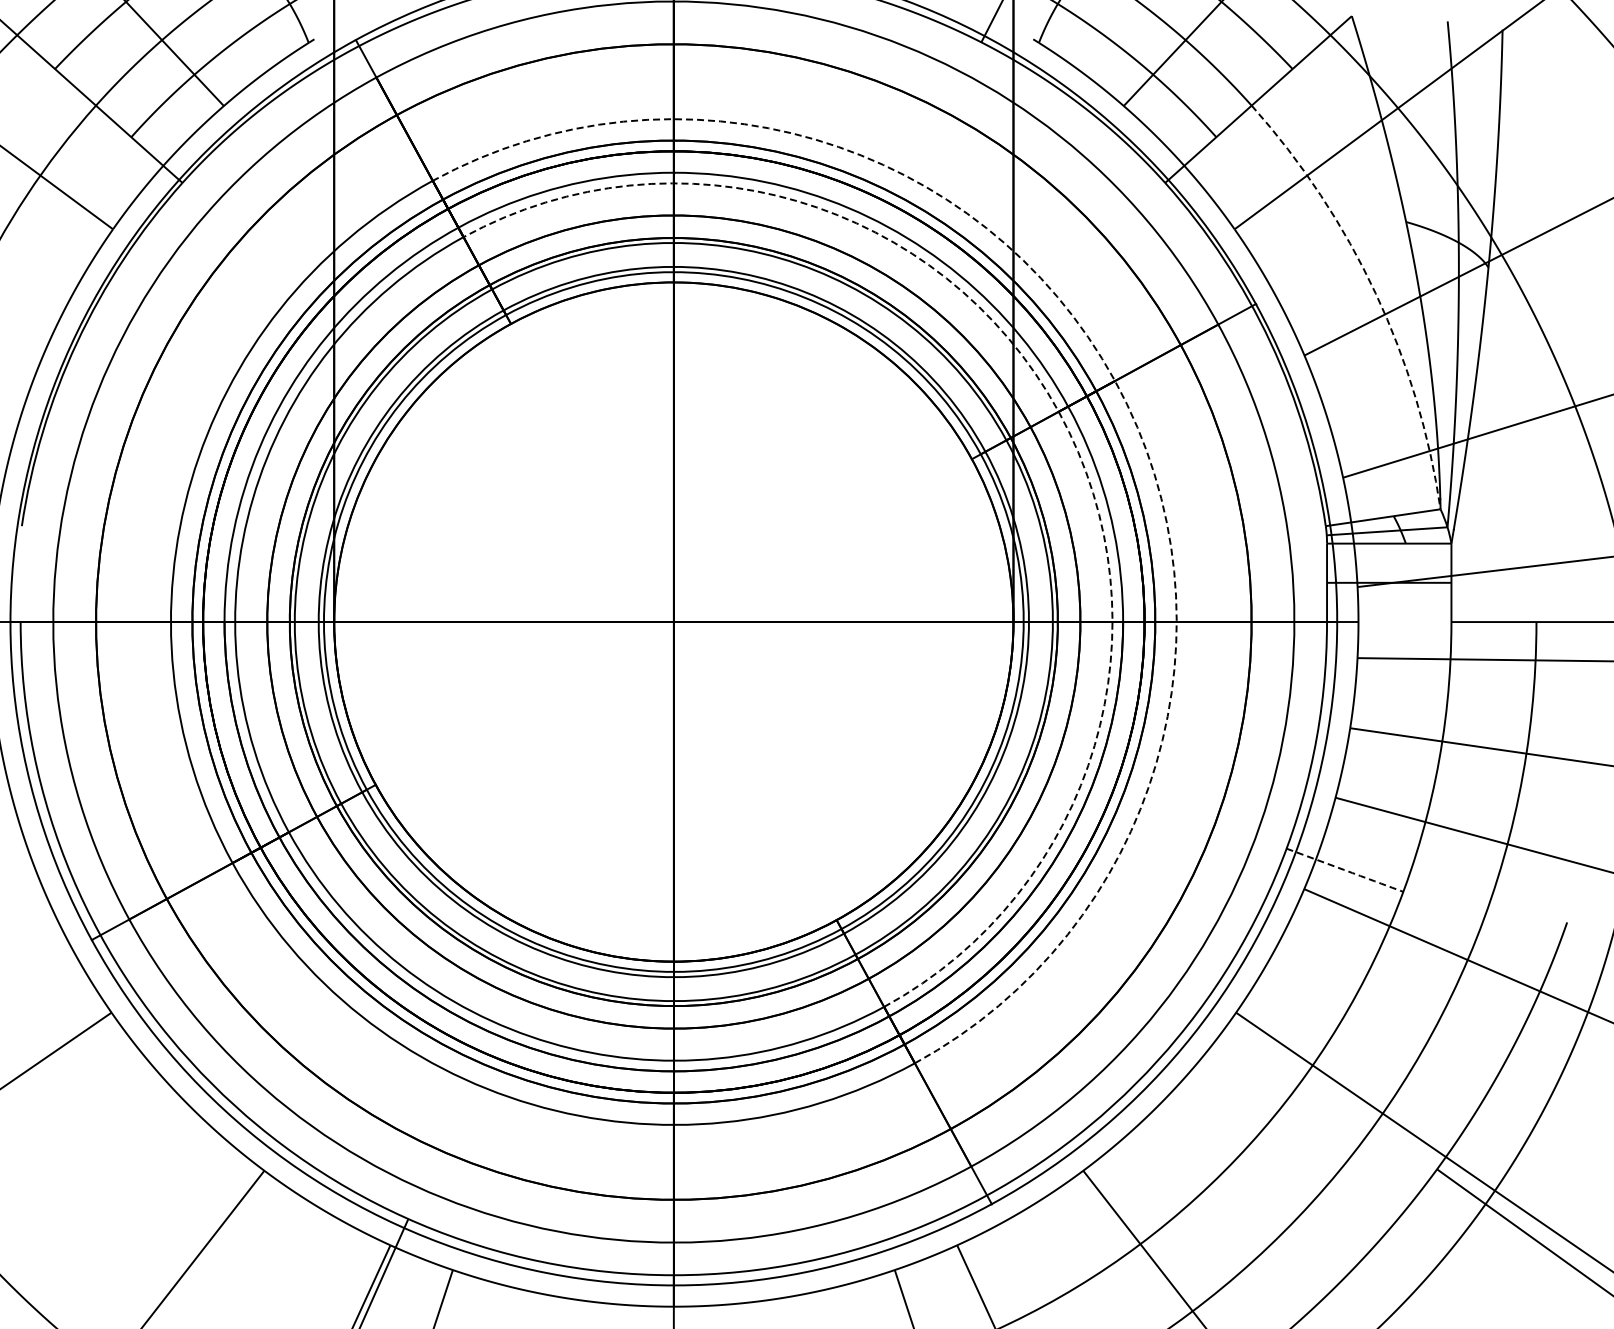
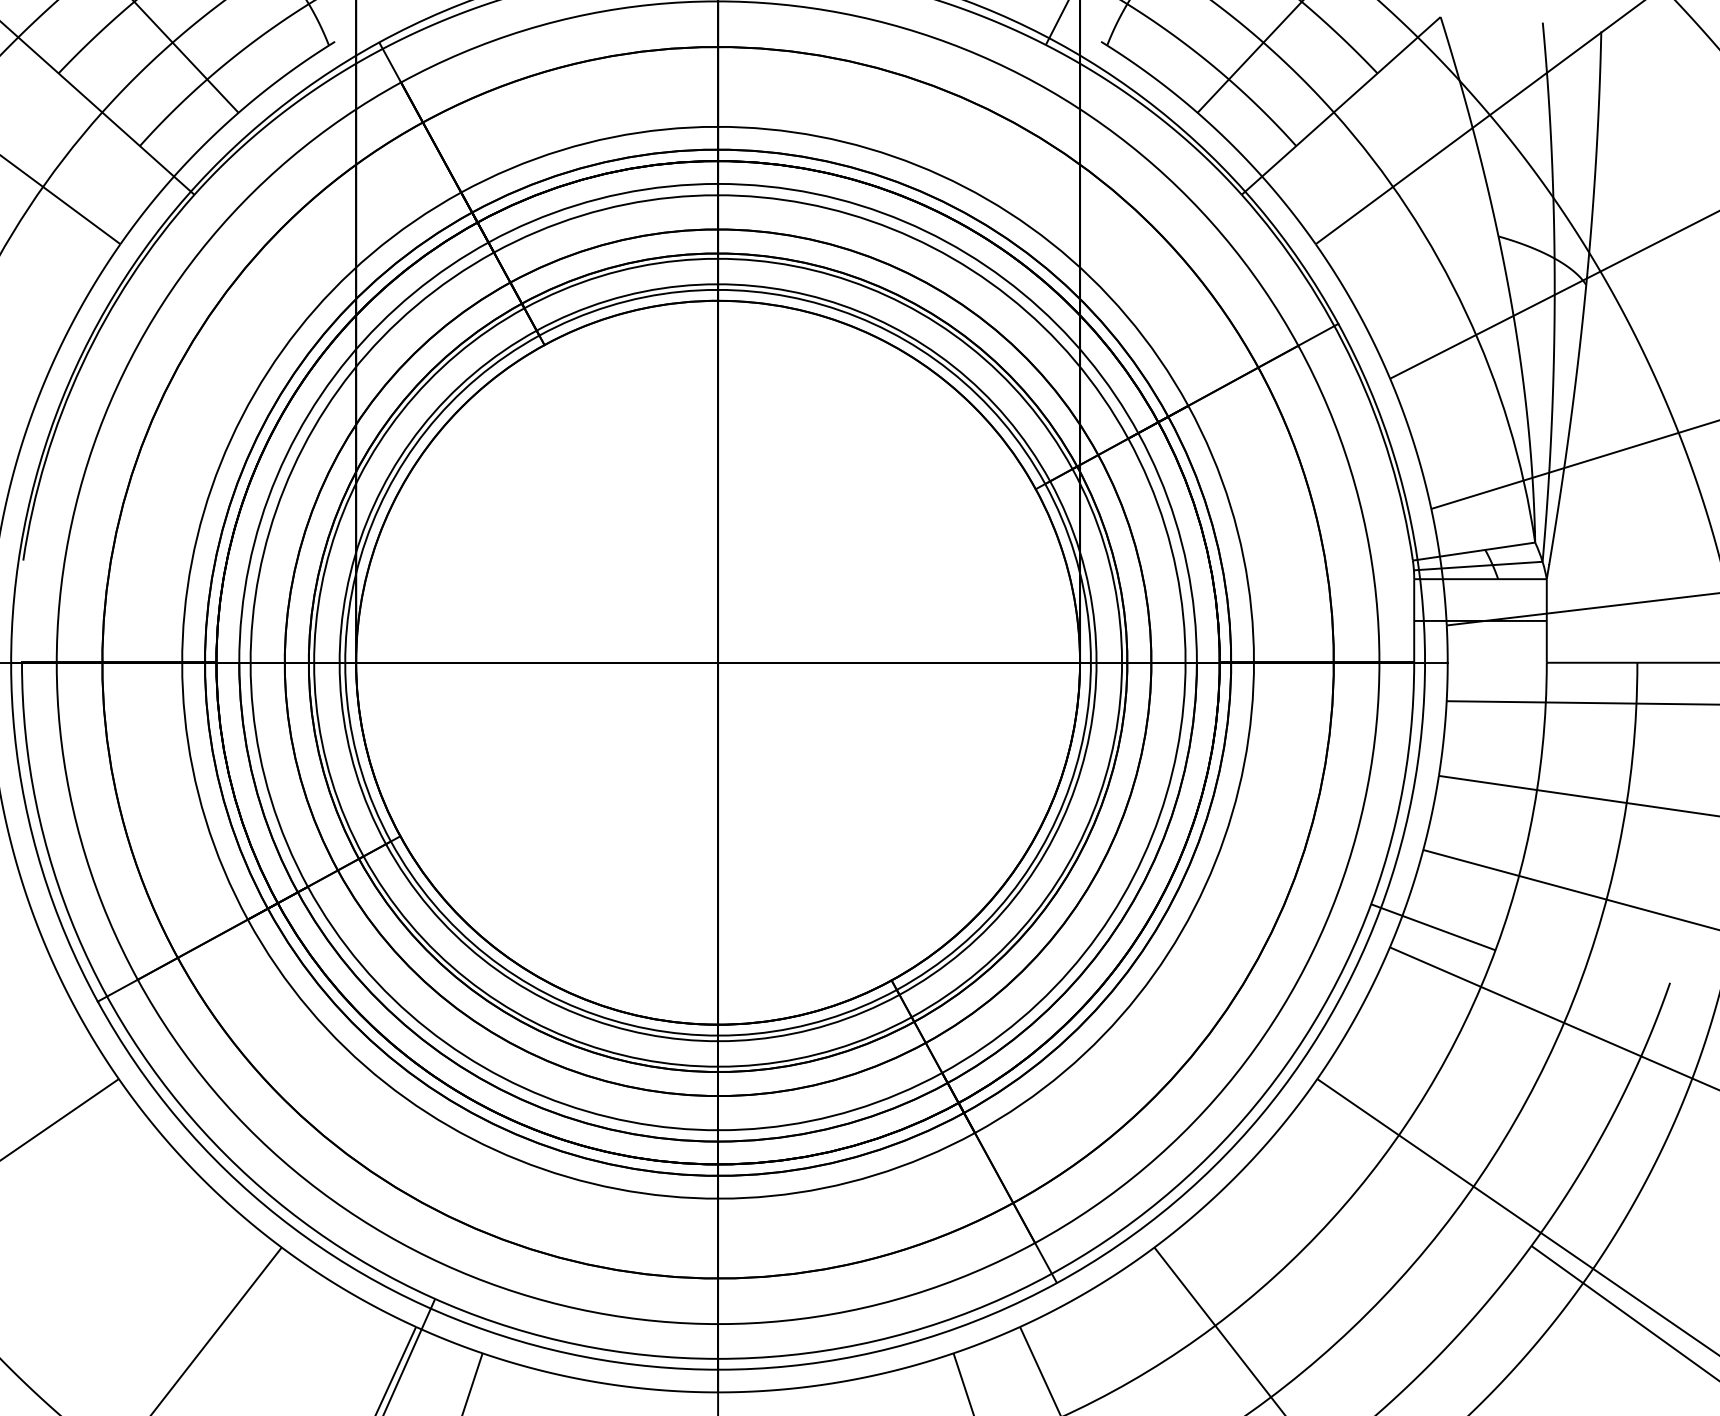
arc: (1375, 293) -> (1465, 312), dashed -> solid
arc: (1115, 381) -> (1188, 406), dashed -> solid
arc: (1058, 411) -> (1128, 438), dashed -> solid
arc: (1347, 871) -> (1436, 928), dashed -> solid

